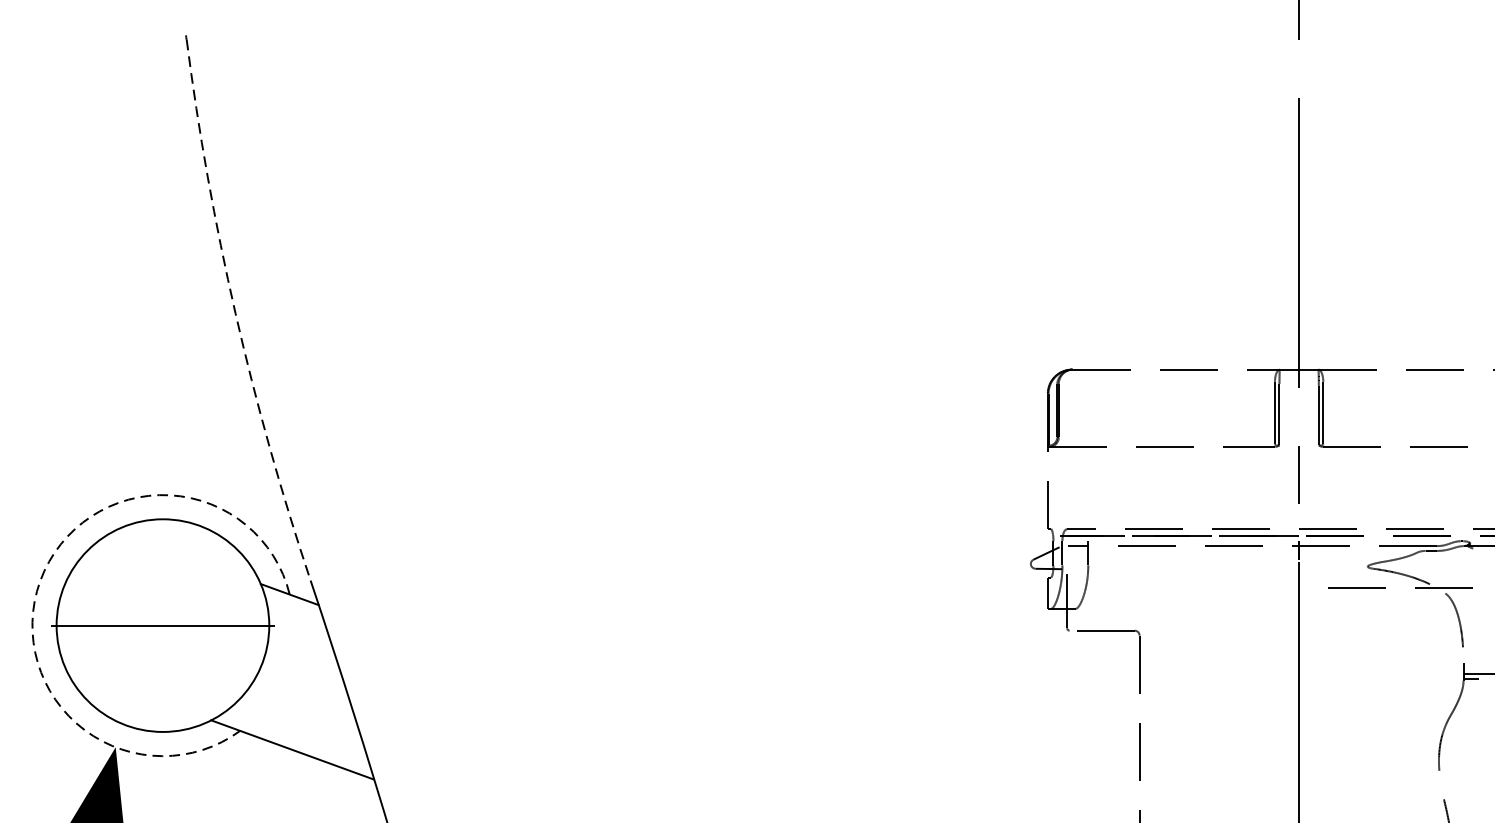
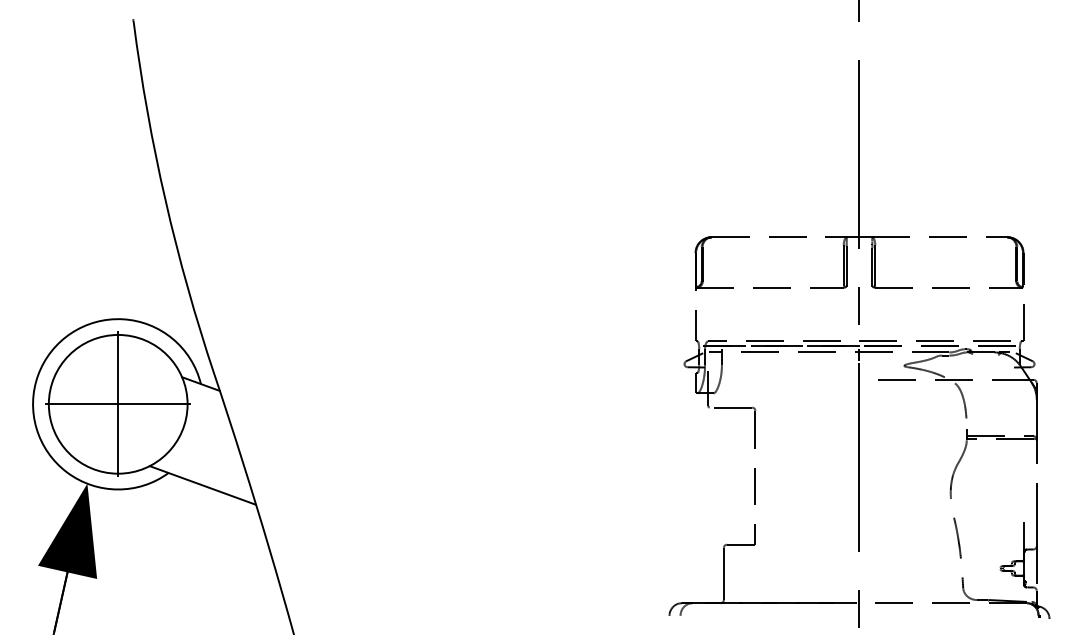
arc: (235, 313) -> (165, 200), dashed -> solid
arc: (40, 581) -> (38, 375), dashed -> solid
line: (163, 625) -> (118, 404), added

